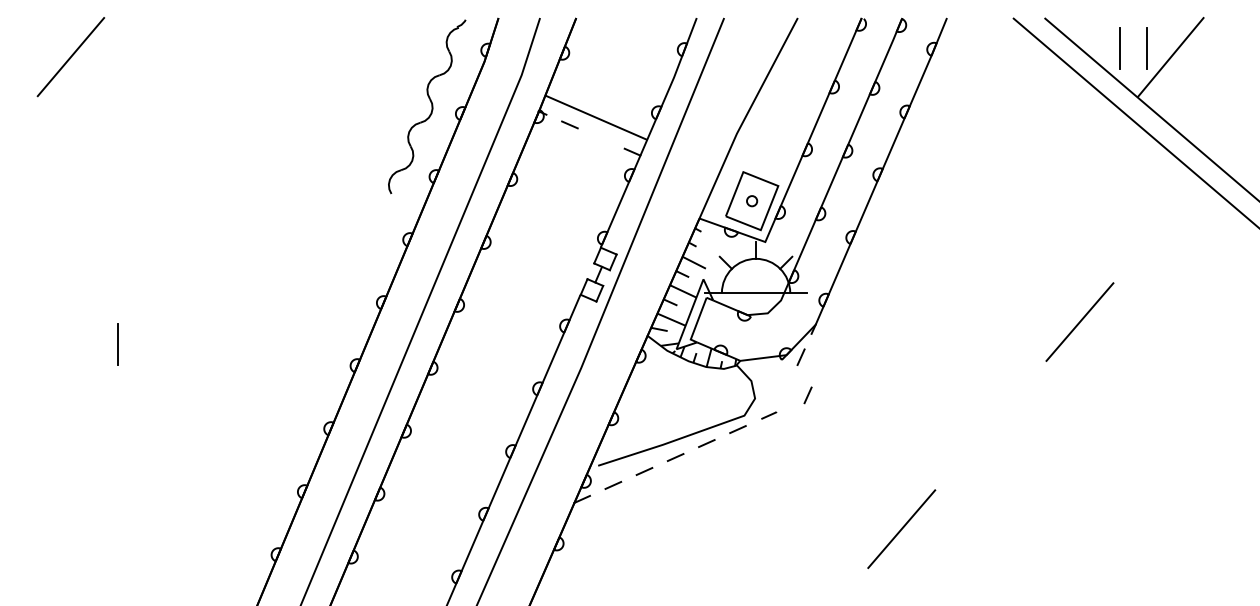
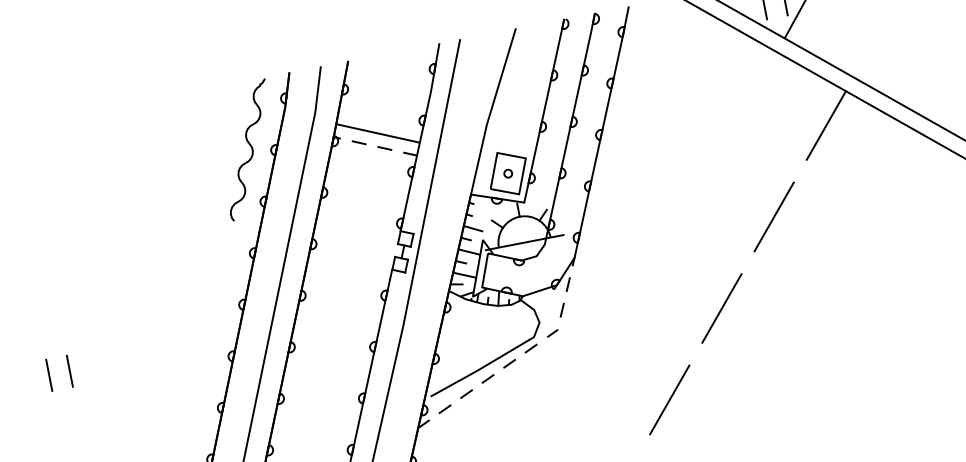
line: (601, 138) -> (385, 148), added
line: (1168, 218) -> (825, 125), added
line: (145, 343) -> (70, 370), added
line: (807, 395) -> (561, 310), moved
line: (990, 425) -> (721, 308), added

